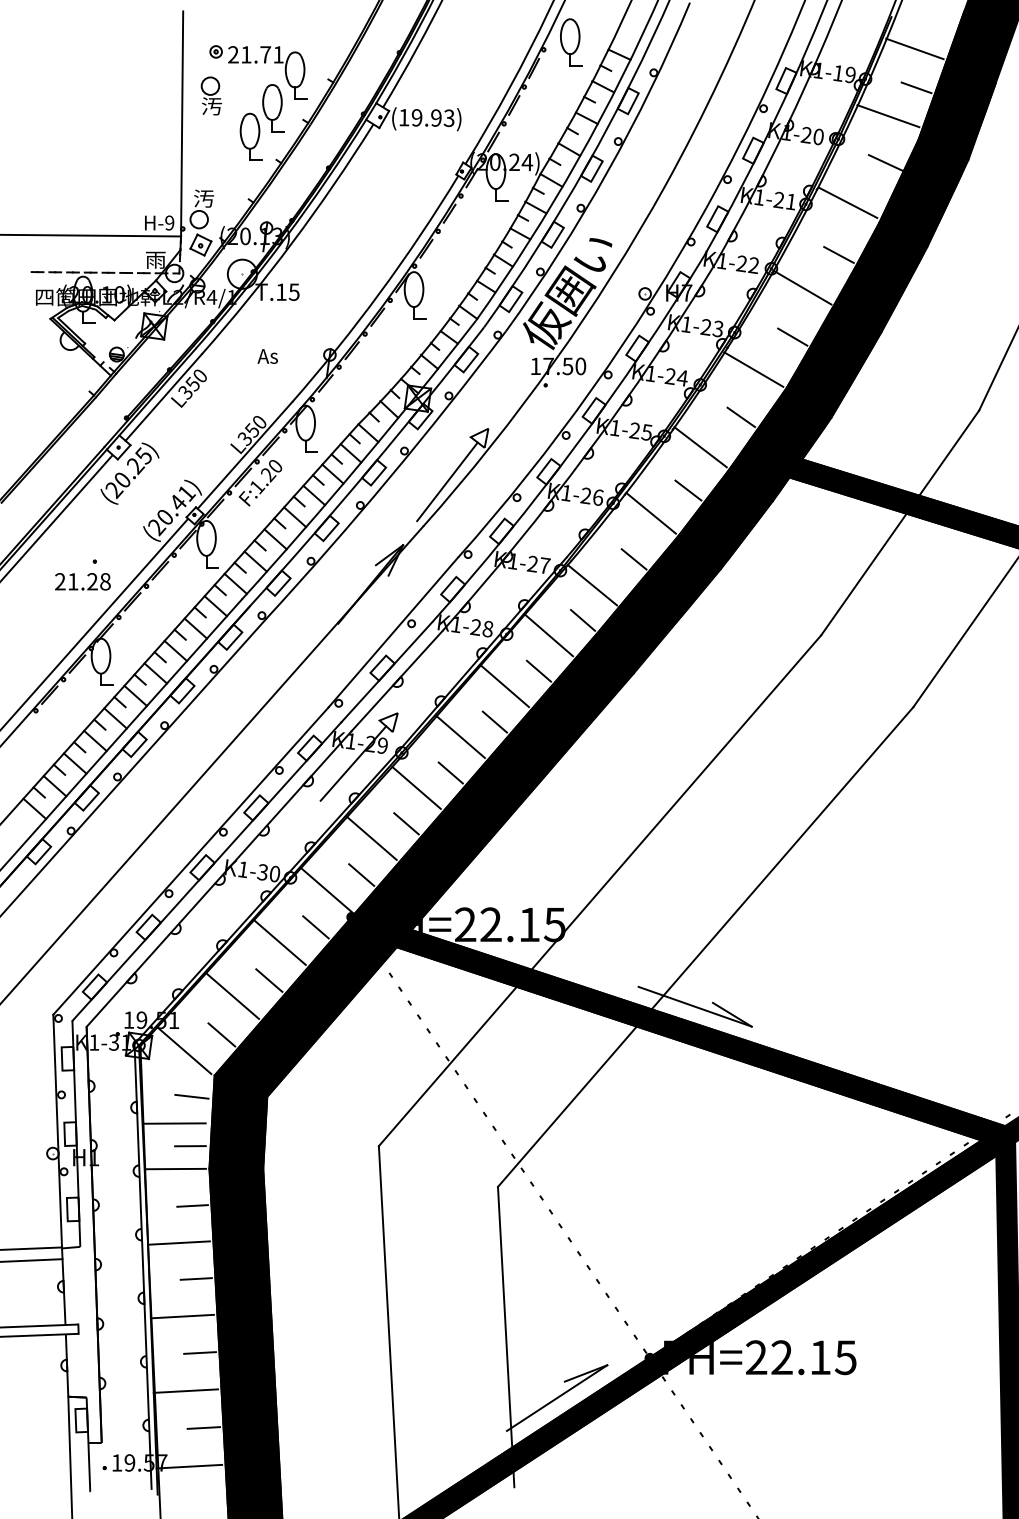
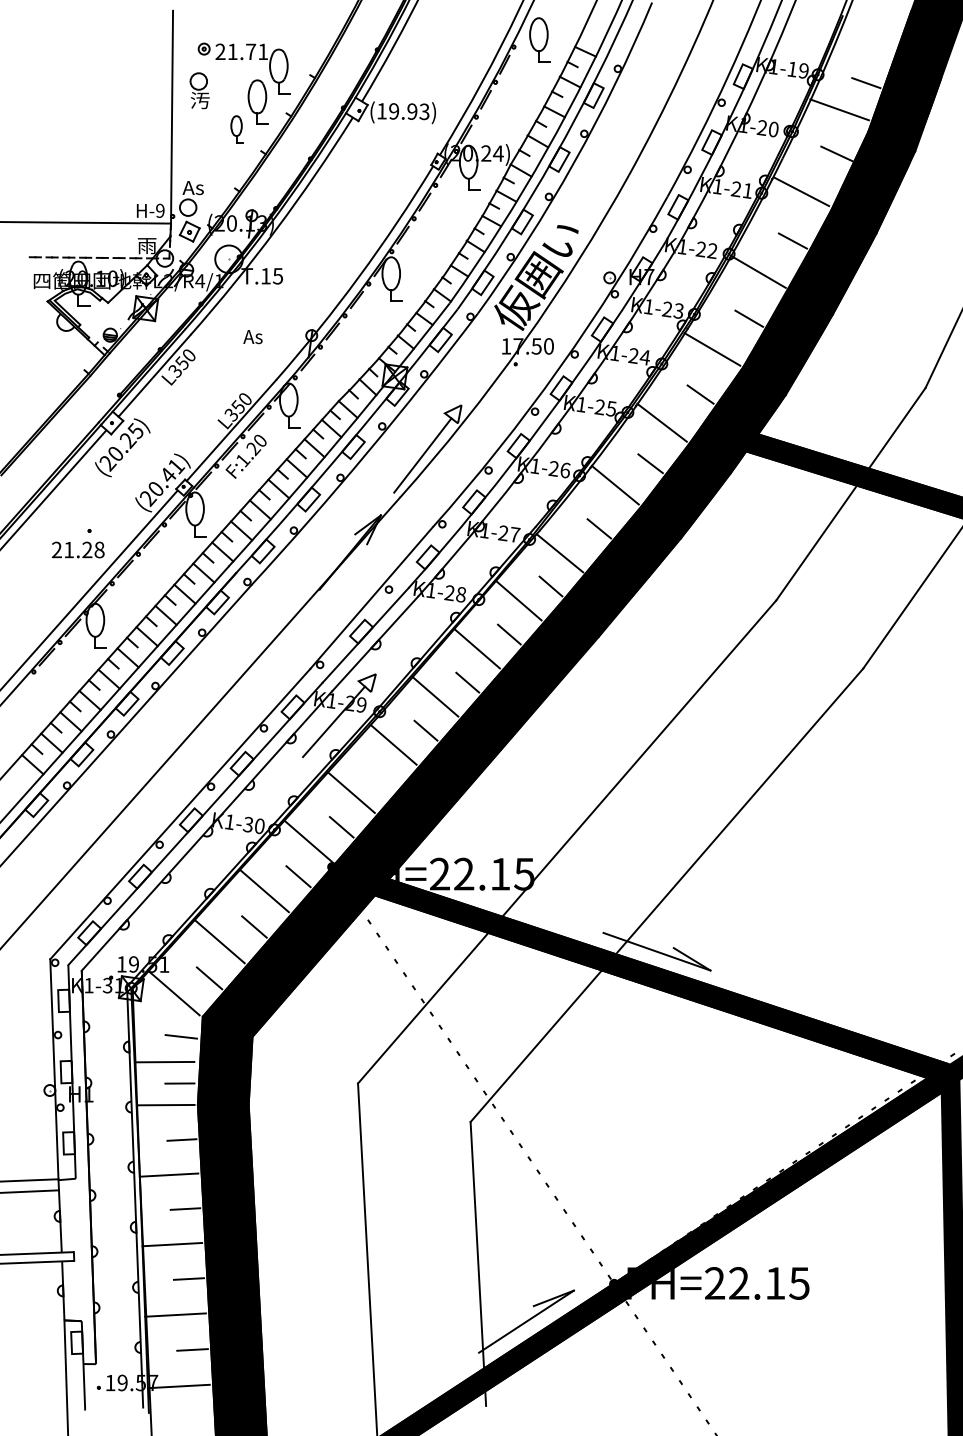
line: (914, 48) -> (864, 45), removed
part: (250, 136) -> (236, 129), size x0.6
text: (204, 198) -> (193, 187), 汚 -> As
line: (406, 823) -> (384, 778), removed

